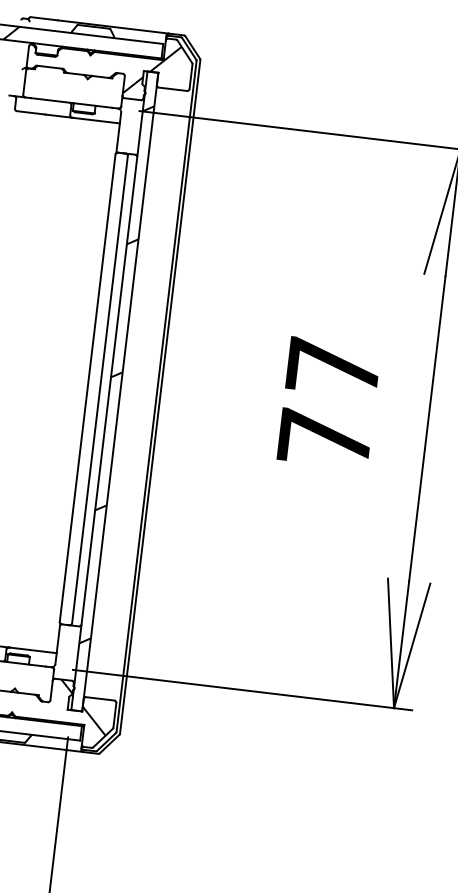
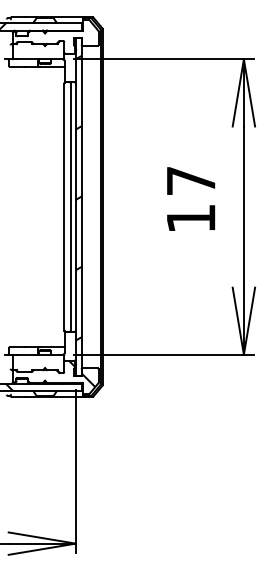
hatch: (152, 70) -> (78, 37), removed
text: (325, 438) -> (191, 218), 77 -> 17

